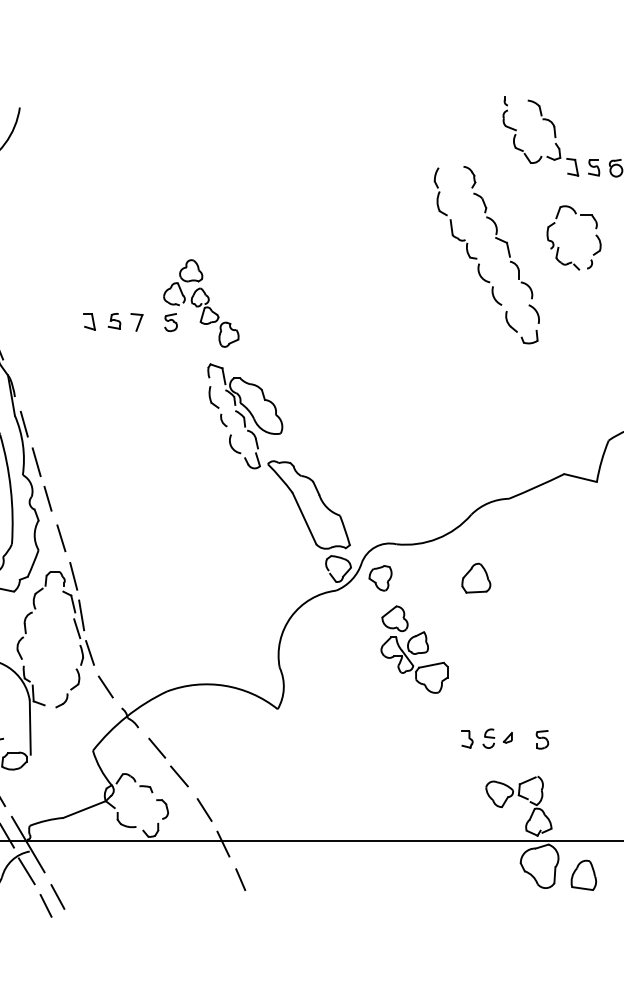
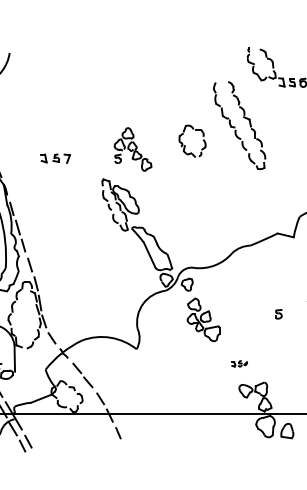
part: (559, 246) -> (185, 145), moved
part: (200, 303) -> (132, 149), moved
part: (476, 577) -> (234, 284), removed
part: (486, 738) -> (239, 363), size x0.6
part: (541, 740) -> (278, 314), moved

